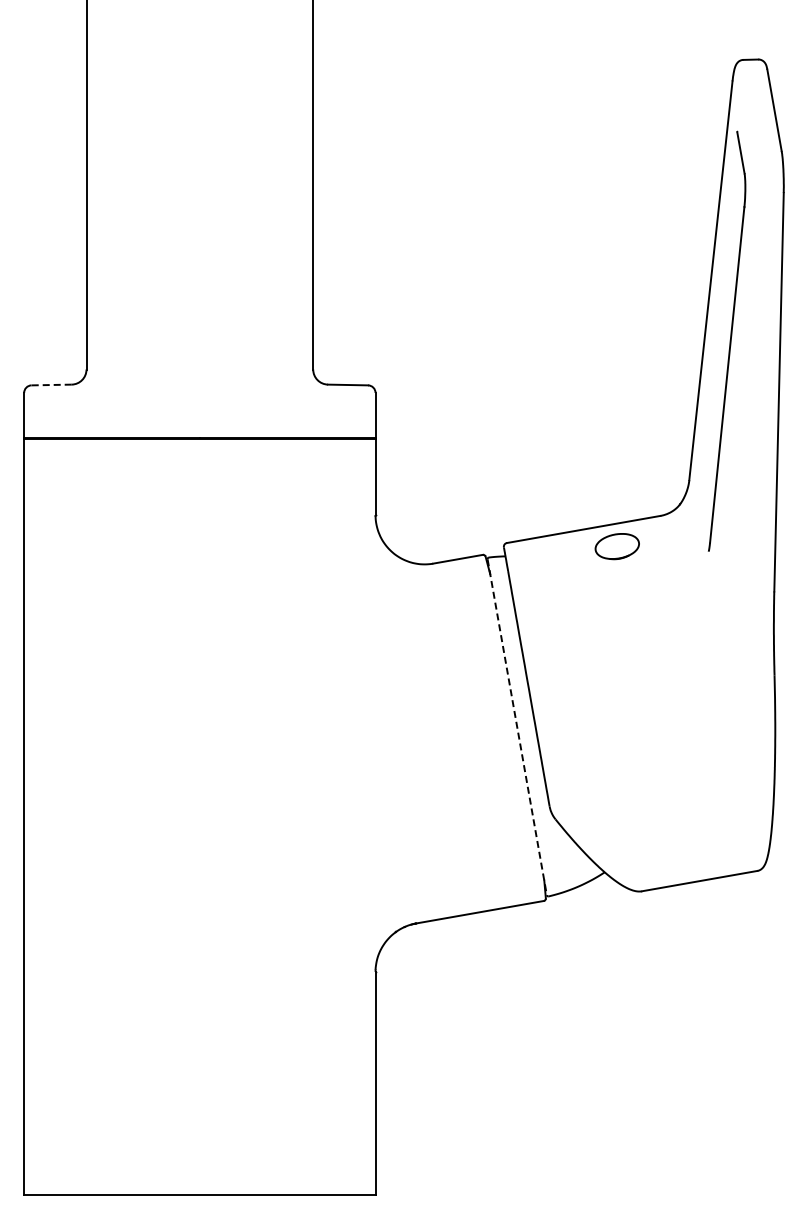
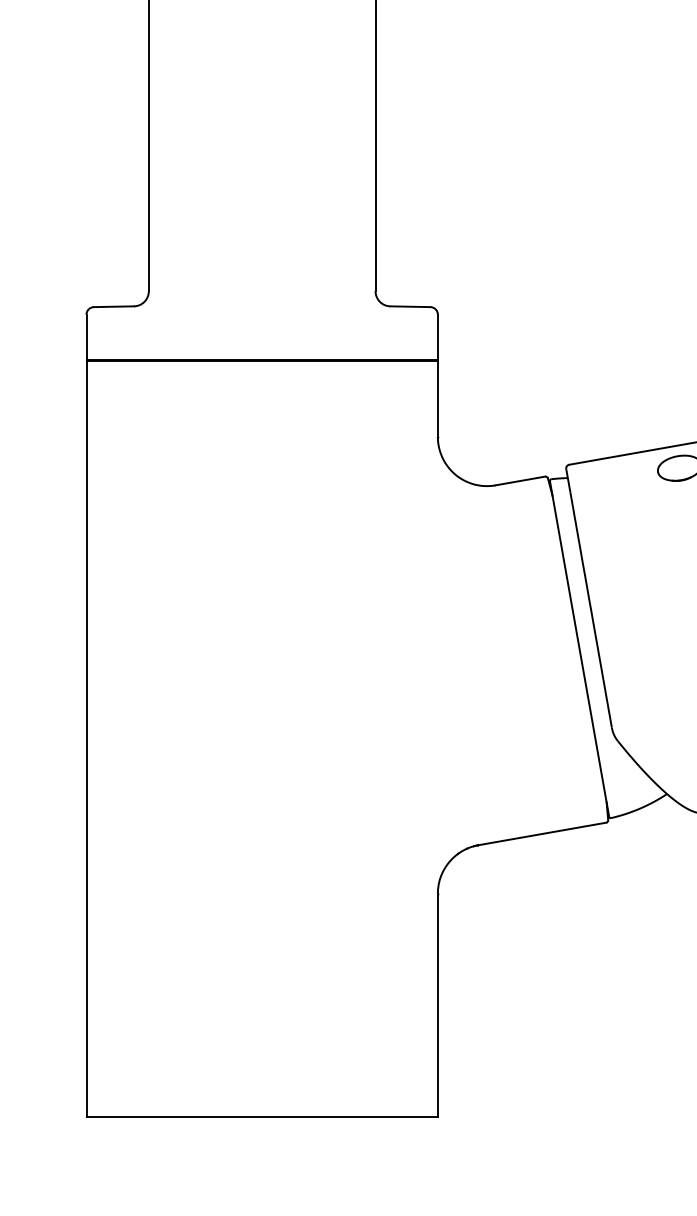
line: (51, 385) -> (113, 307), dashed -> solid
line: (517, 727) -> (579, 649), dashed -> solid

